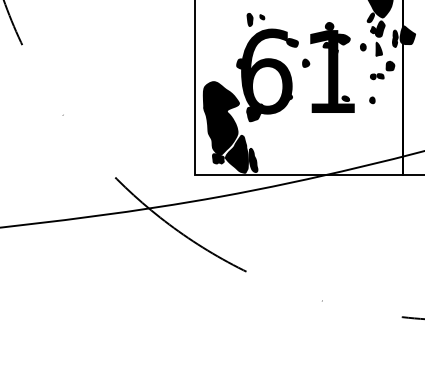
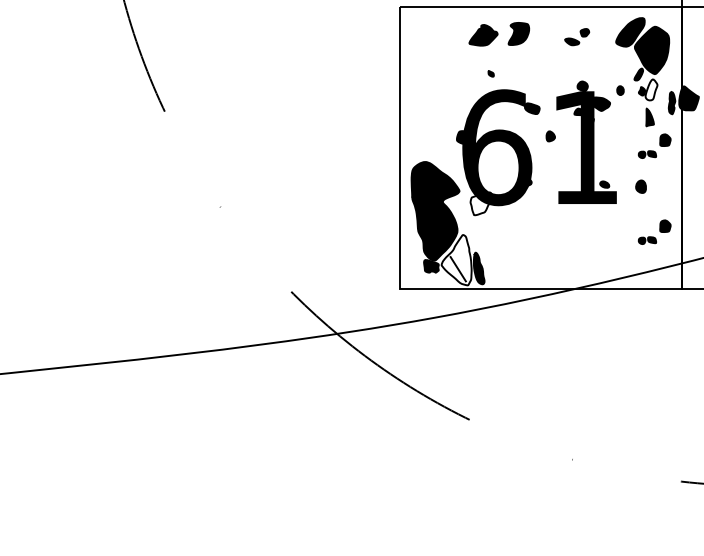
part: (250, 19) -> (474, 77), removed
fill: (380, 28) -> (651, 89), removed
part: (363, 47) -> (620, 90), moved
part: (372, 100) -> (640, 186), size x1.6
fill: (255, 112) -> (481, 203), removed
part: (382, 133) -> (654, 231), added
fill: (236, 154) -> (456, 260), removed

